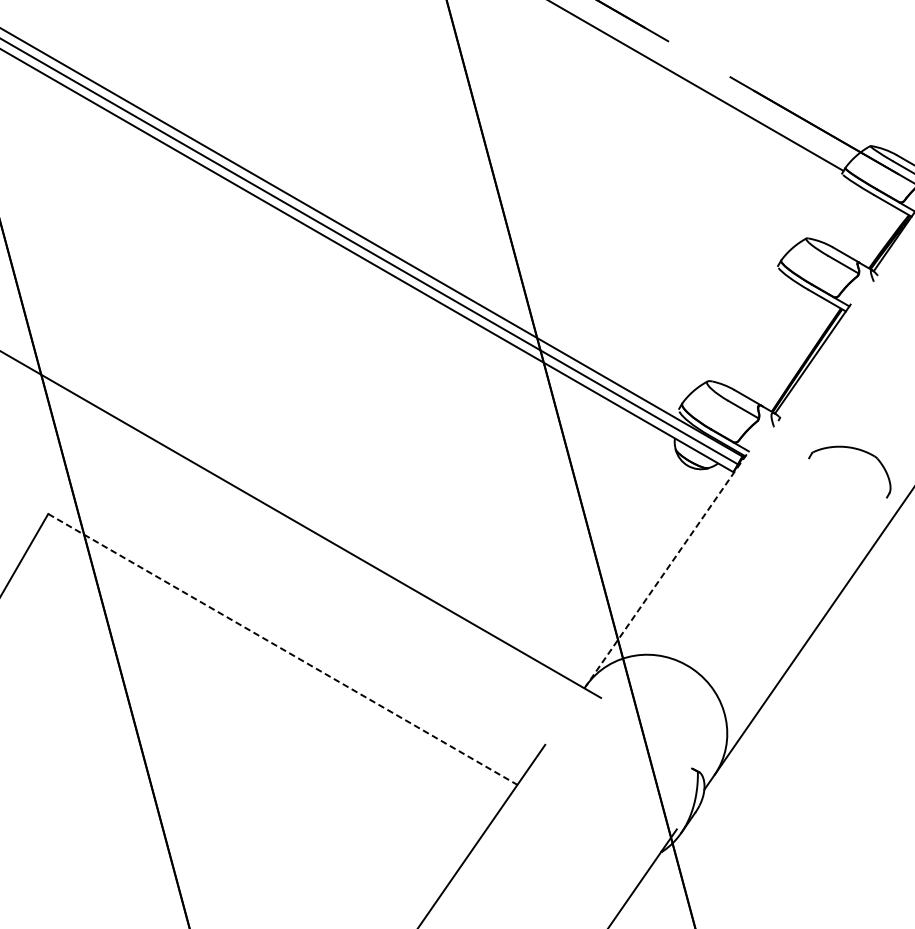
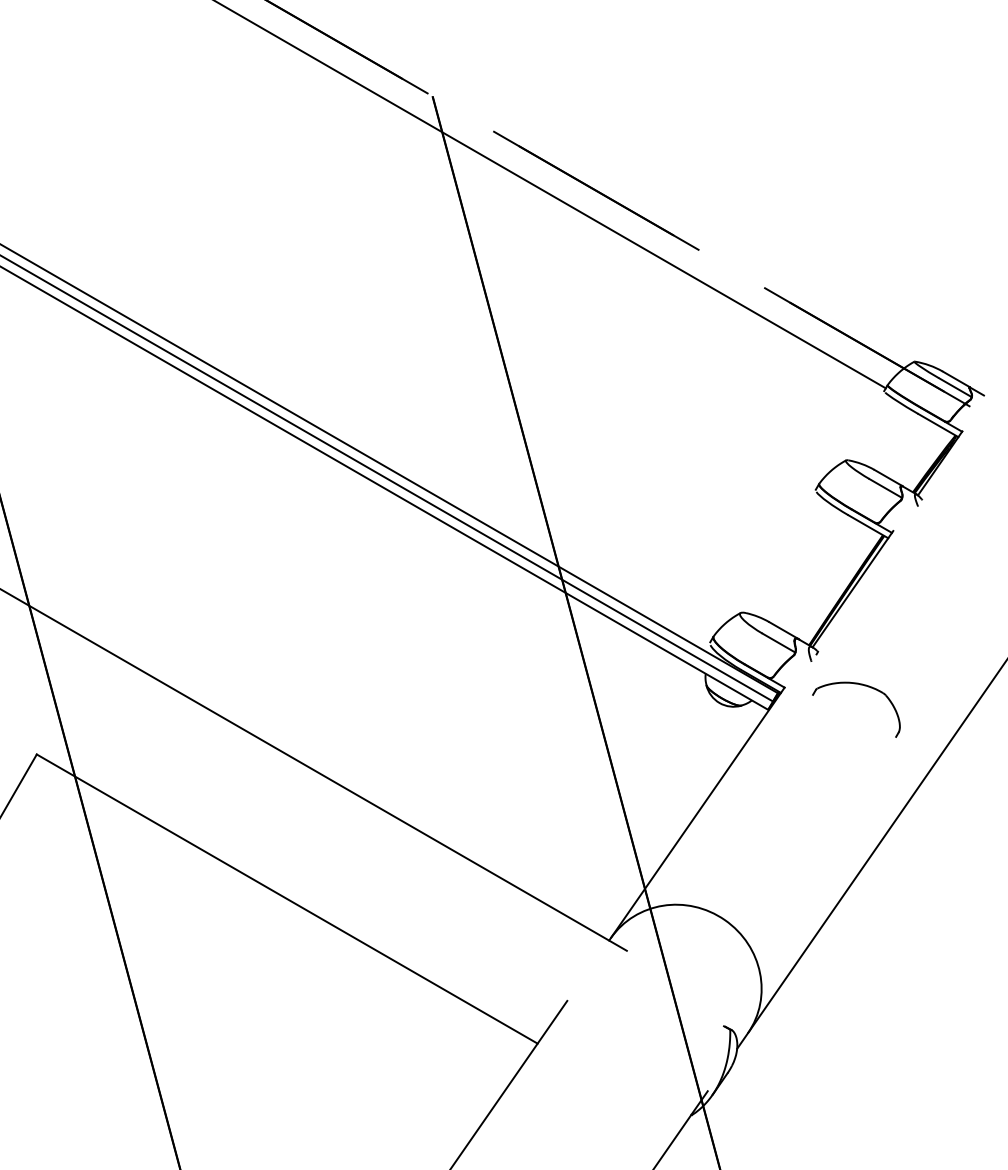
part: (853, 449) -> (860, 685), moved
line: (666, 570) -> (696, 814), dashed -> solid
line: (283, 649) -> (287, 899), dashed -> solid

